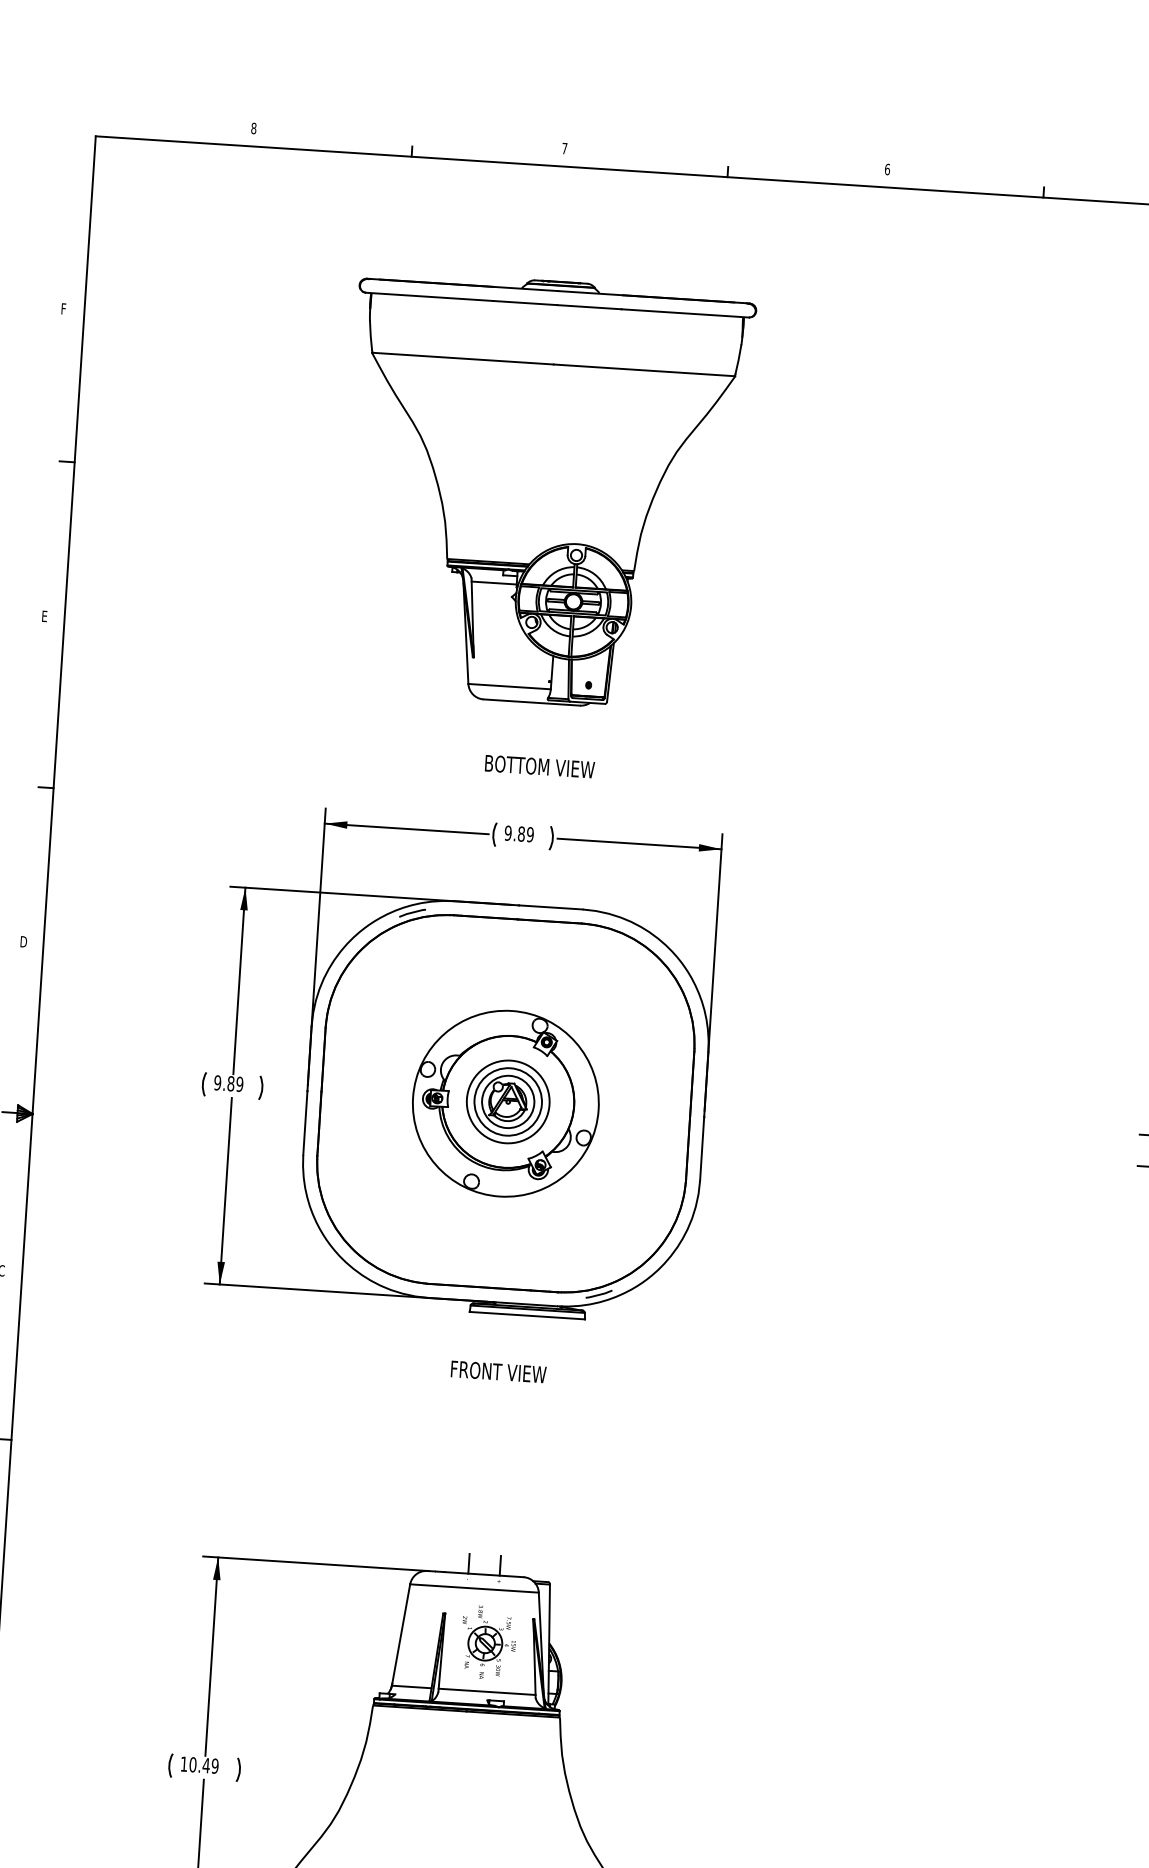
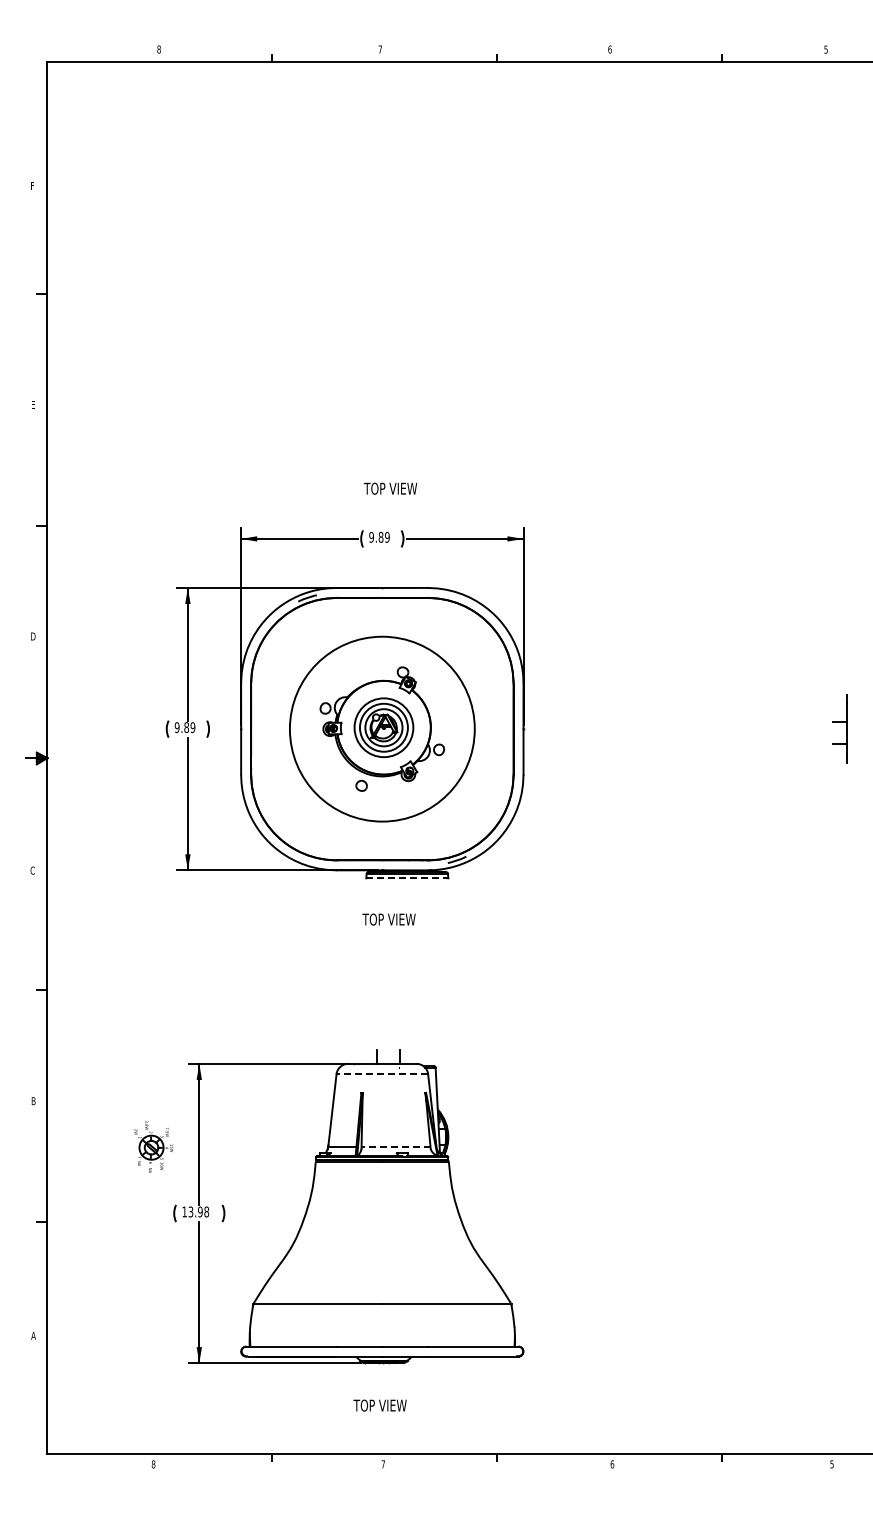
part: (545, 491) -> (382, 293), removed
text: (539, 766) -> (390, 488), BOTTOM VIEW -> TOP VIEW
circle: (506, 1104) -> (382, 729), size x1.4
line: (527, 1315) -> (407, 878), solid -> dashed
text: (498, 1371) -> (389, 919), FRONT VIEW -> TOP VIEW
line: (474, 1589) -> (382, 1074), solid -> dashed
part: (488, 1642) -> (153, 1146), moved
line: (486, 1691) -> (395, 1146), solid -> dashed
text: (203, 1764) -> (198, 1211), 10.49 -> 13.98

